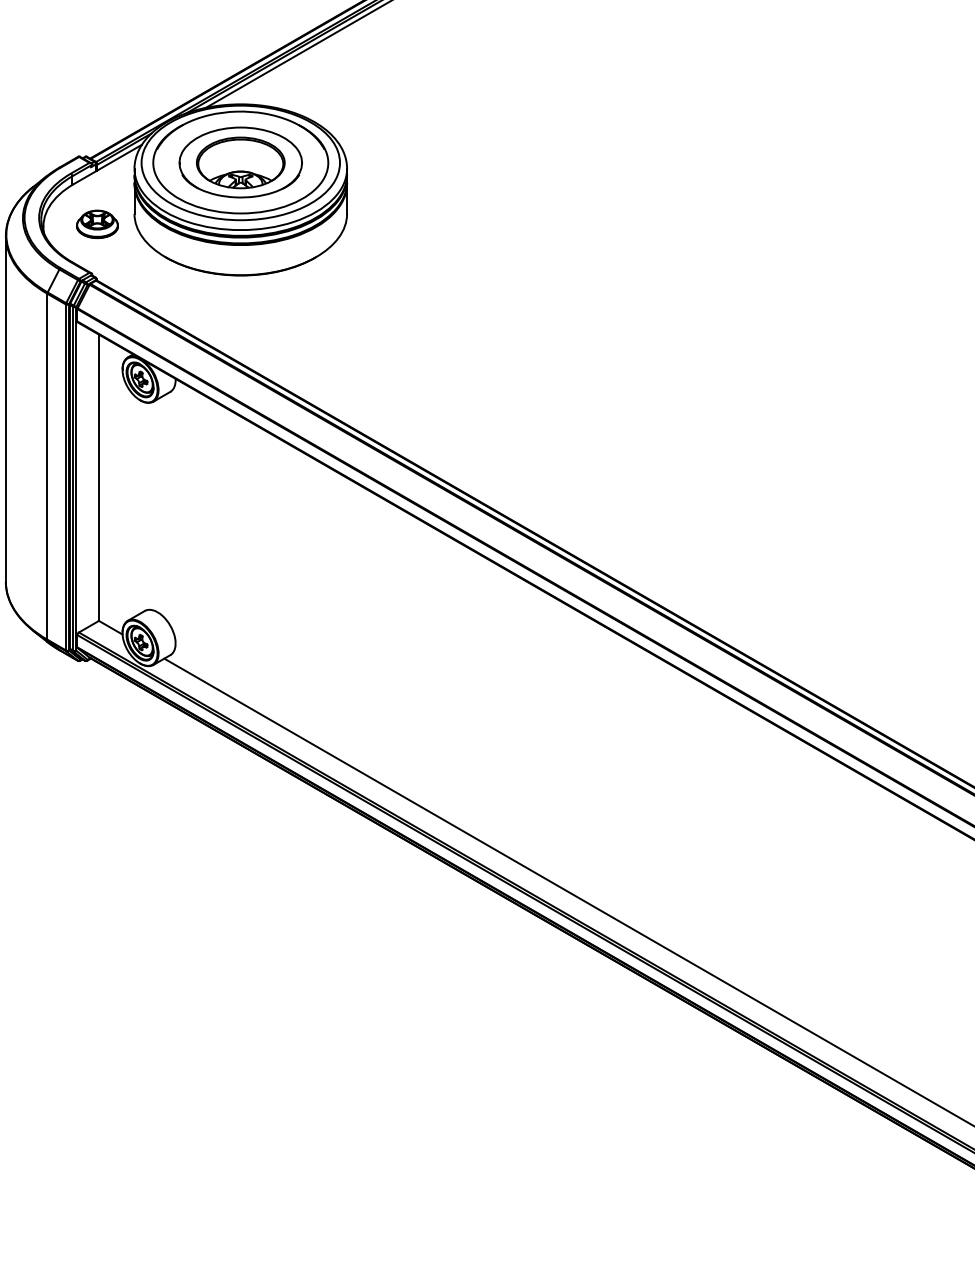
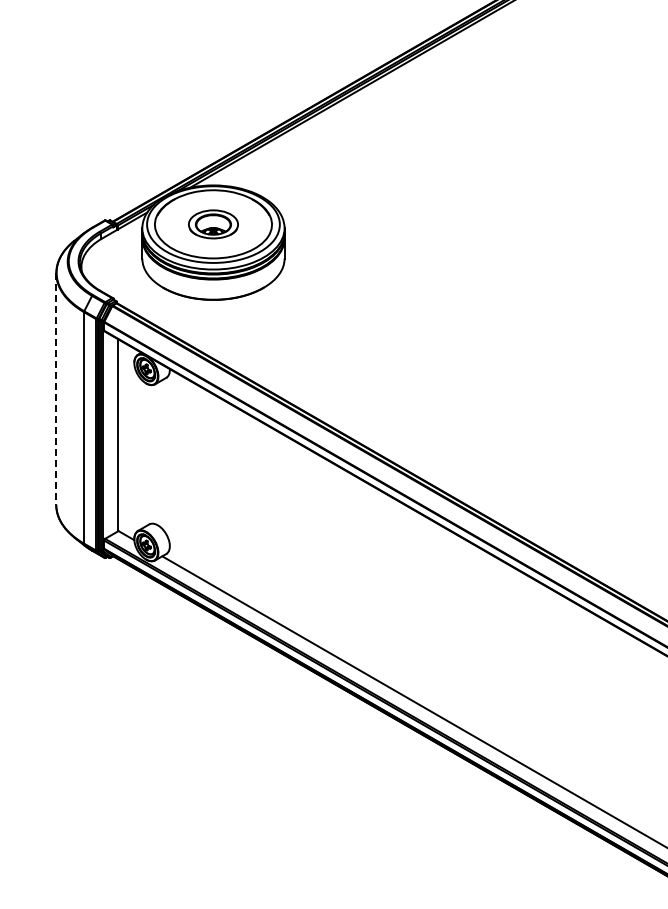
part: (240, 162) -> (213, 224), size x0.6
part: (97, 224) -> (117, 265), removed
line: (6, 409) -> (56, 389), solid -> dashed

